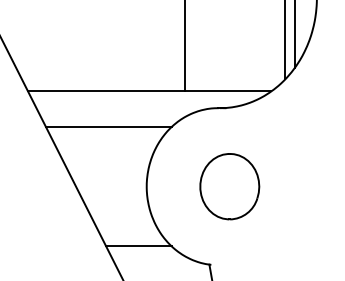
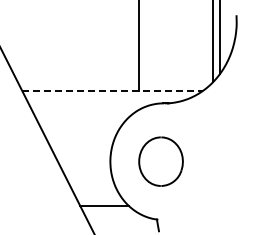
line: (150, 90) -> (113, 90), solid -> dashed
line: (107, 127) -> (81, 117), removed
part: (229, 186) -> (160, 161), moved

